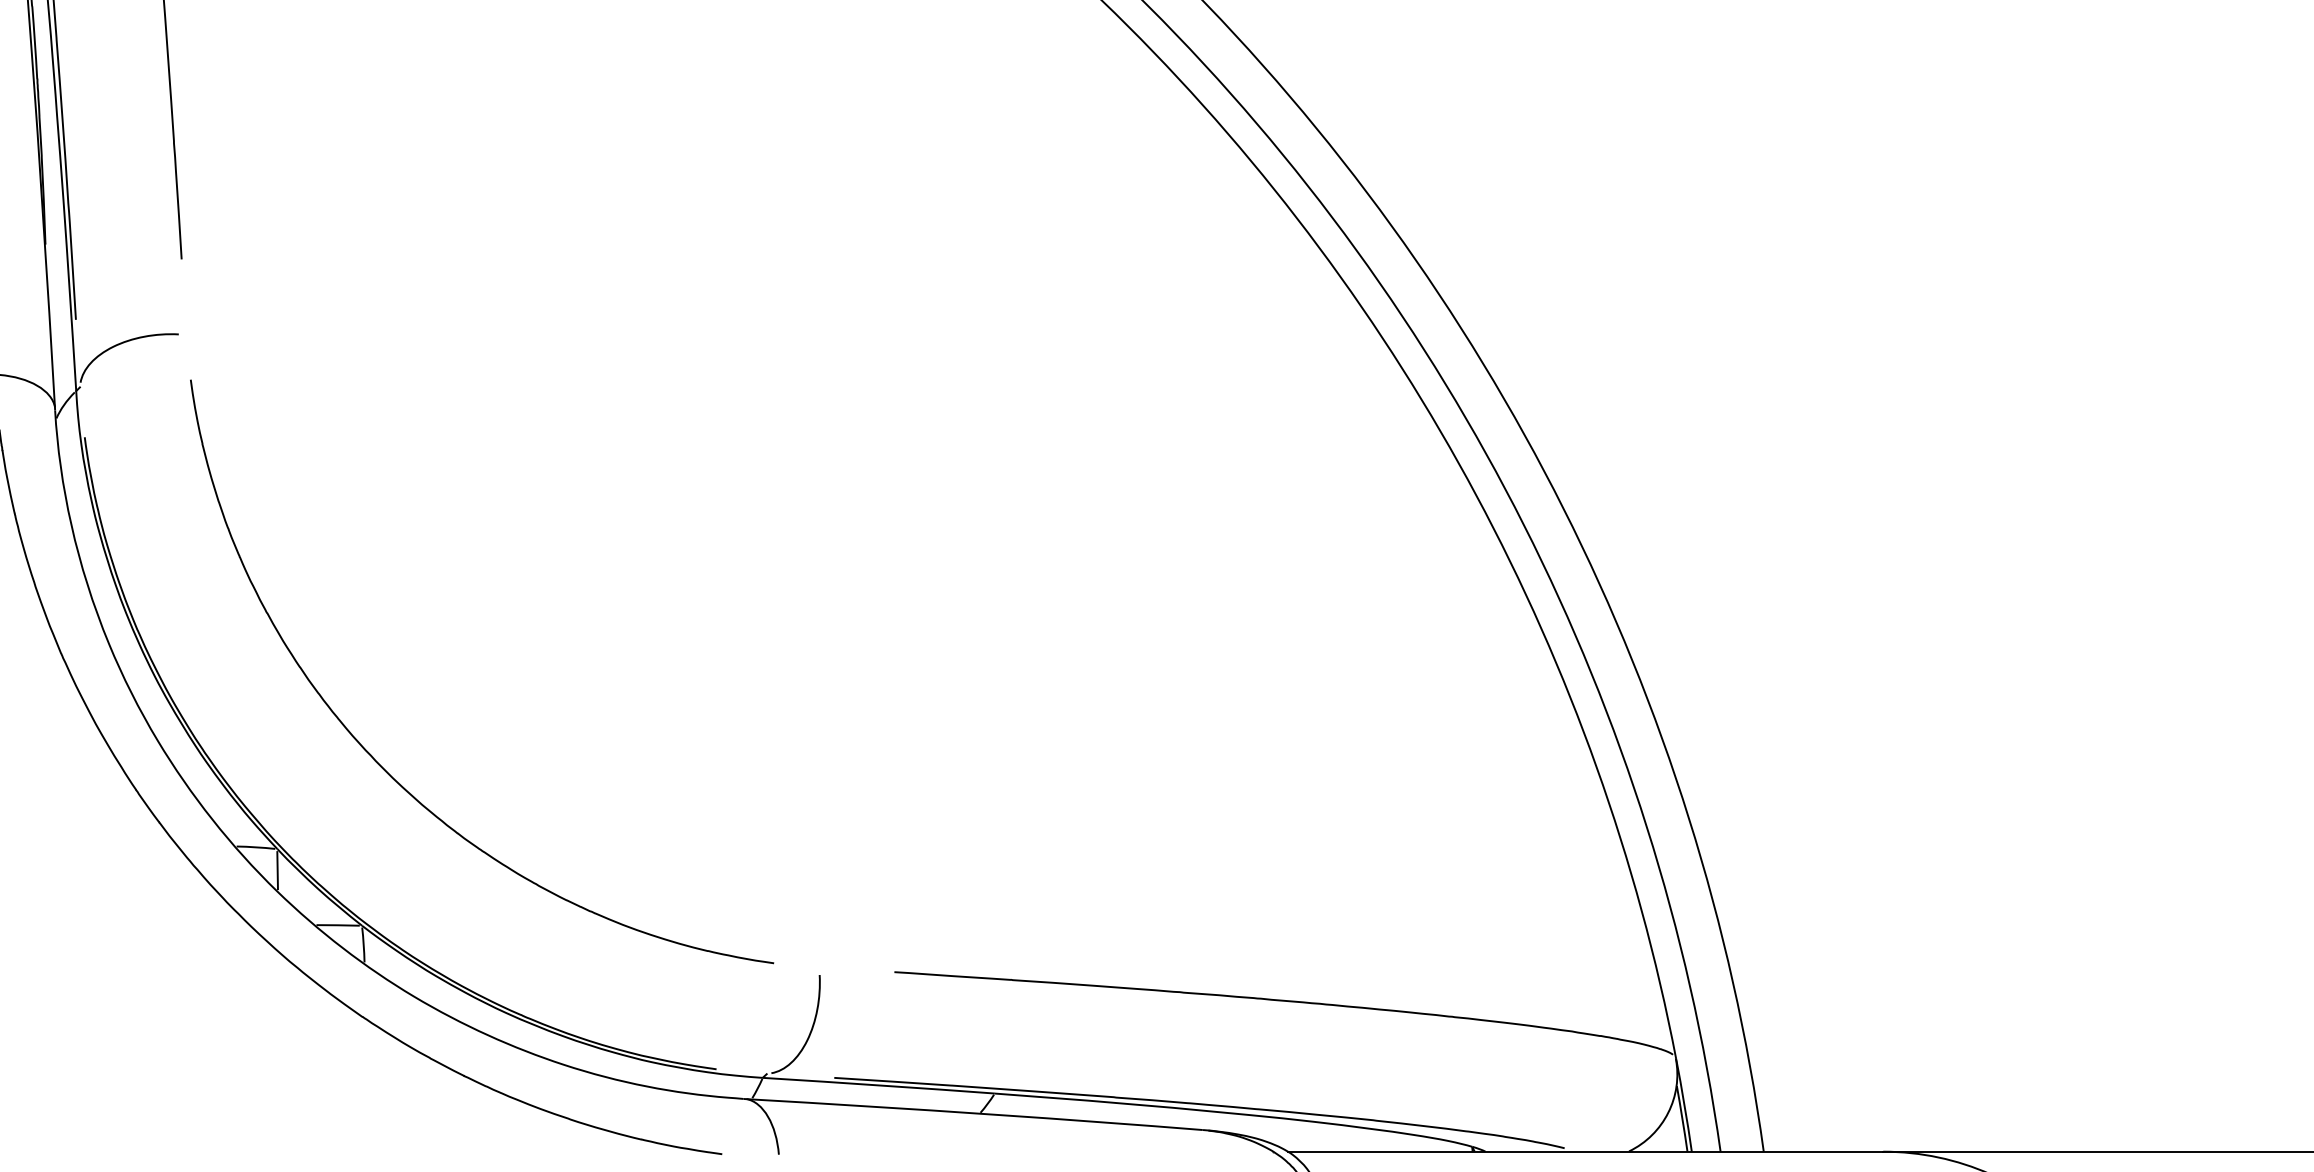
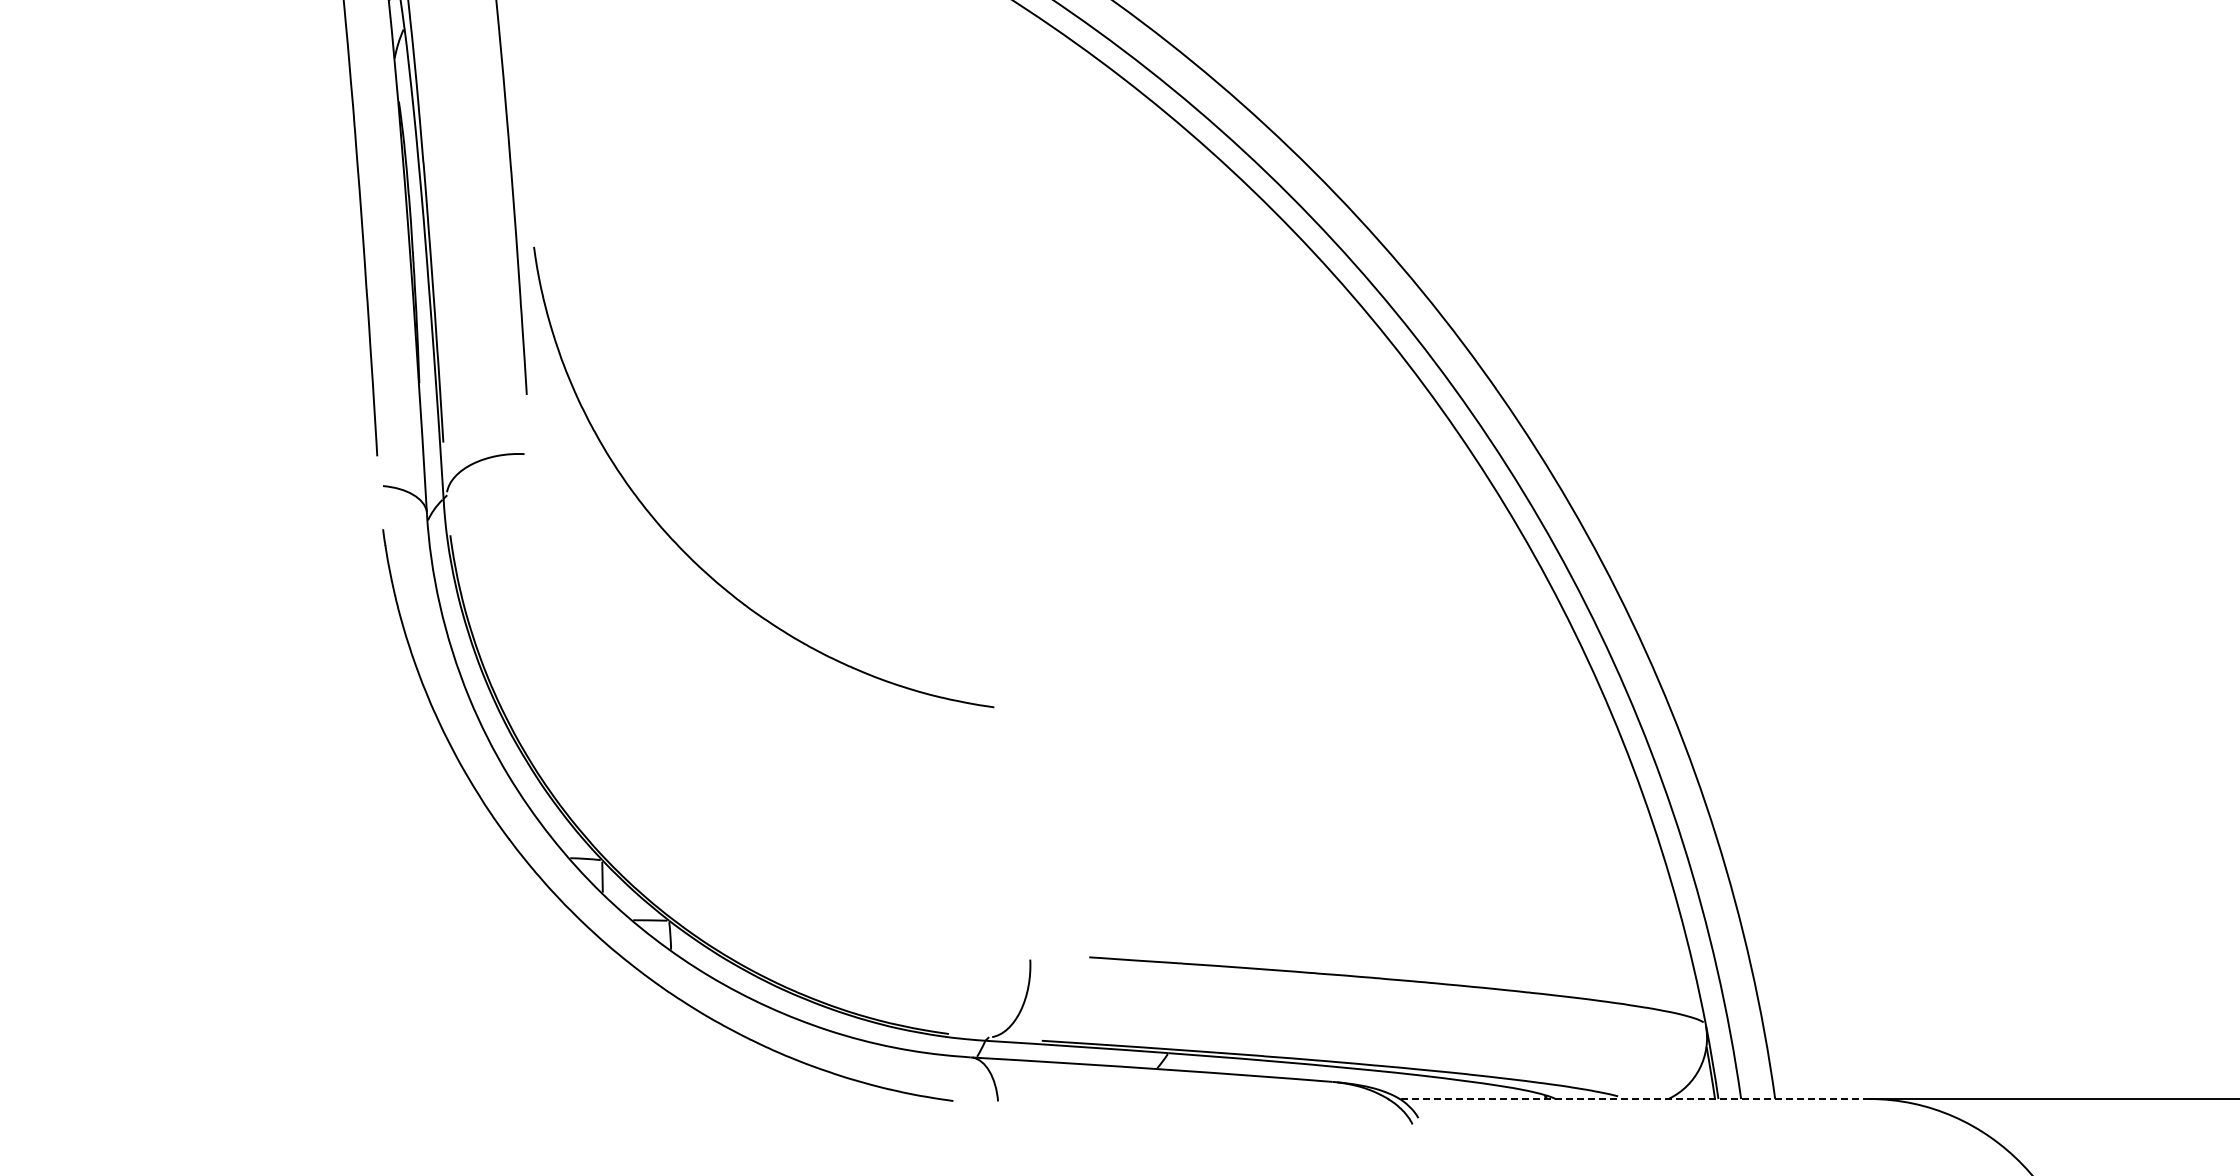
curve: (385, 768) -> (687, 553), moved
line: (1585, 1152) -> (1634, 1099), solid -> dashed

